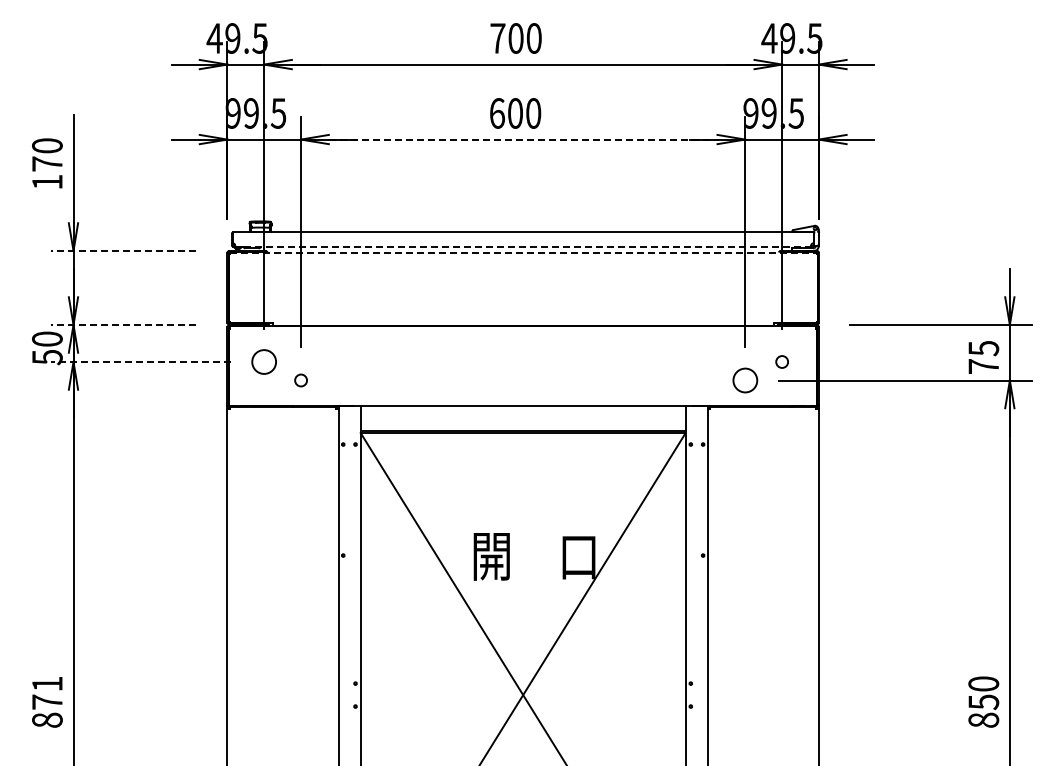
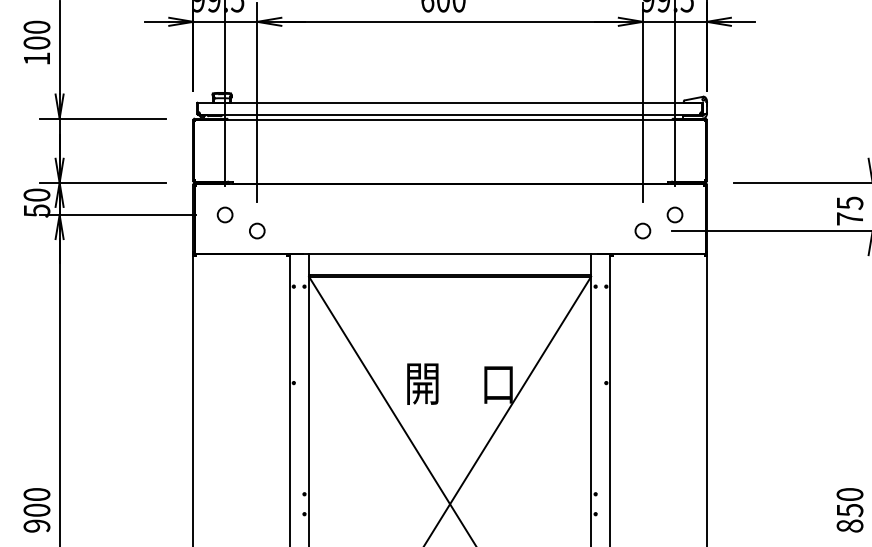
line: (523, 139) -> (450, 21), dashed -> solid
text: (47, 163) -> (37, 42), 170 -> 100
line: (523, 246) -> (450, 114), dashed -> solid
line: (123, 250) -> (103, 118), dashed -> solid
line: (523, 252) -> (450, 119), dashed -> solid
line: (123, 325) -> (103, 183), dashed -> solid
circle: (263, 361) -> (224, 214), size x0.71
circle: (781, 361) -> (674, 214), size x1.43
line: (141, 362) -> (118, 215), dashed -> solid
circle: (300, 380) -> (256, 231), size x1.43
circle: (744, 380) -> (642, 231), size x0.71
text: (47, 701) -> (37, 509), 871 -> 900

